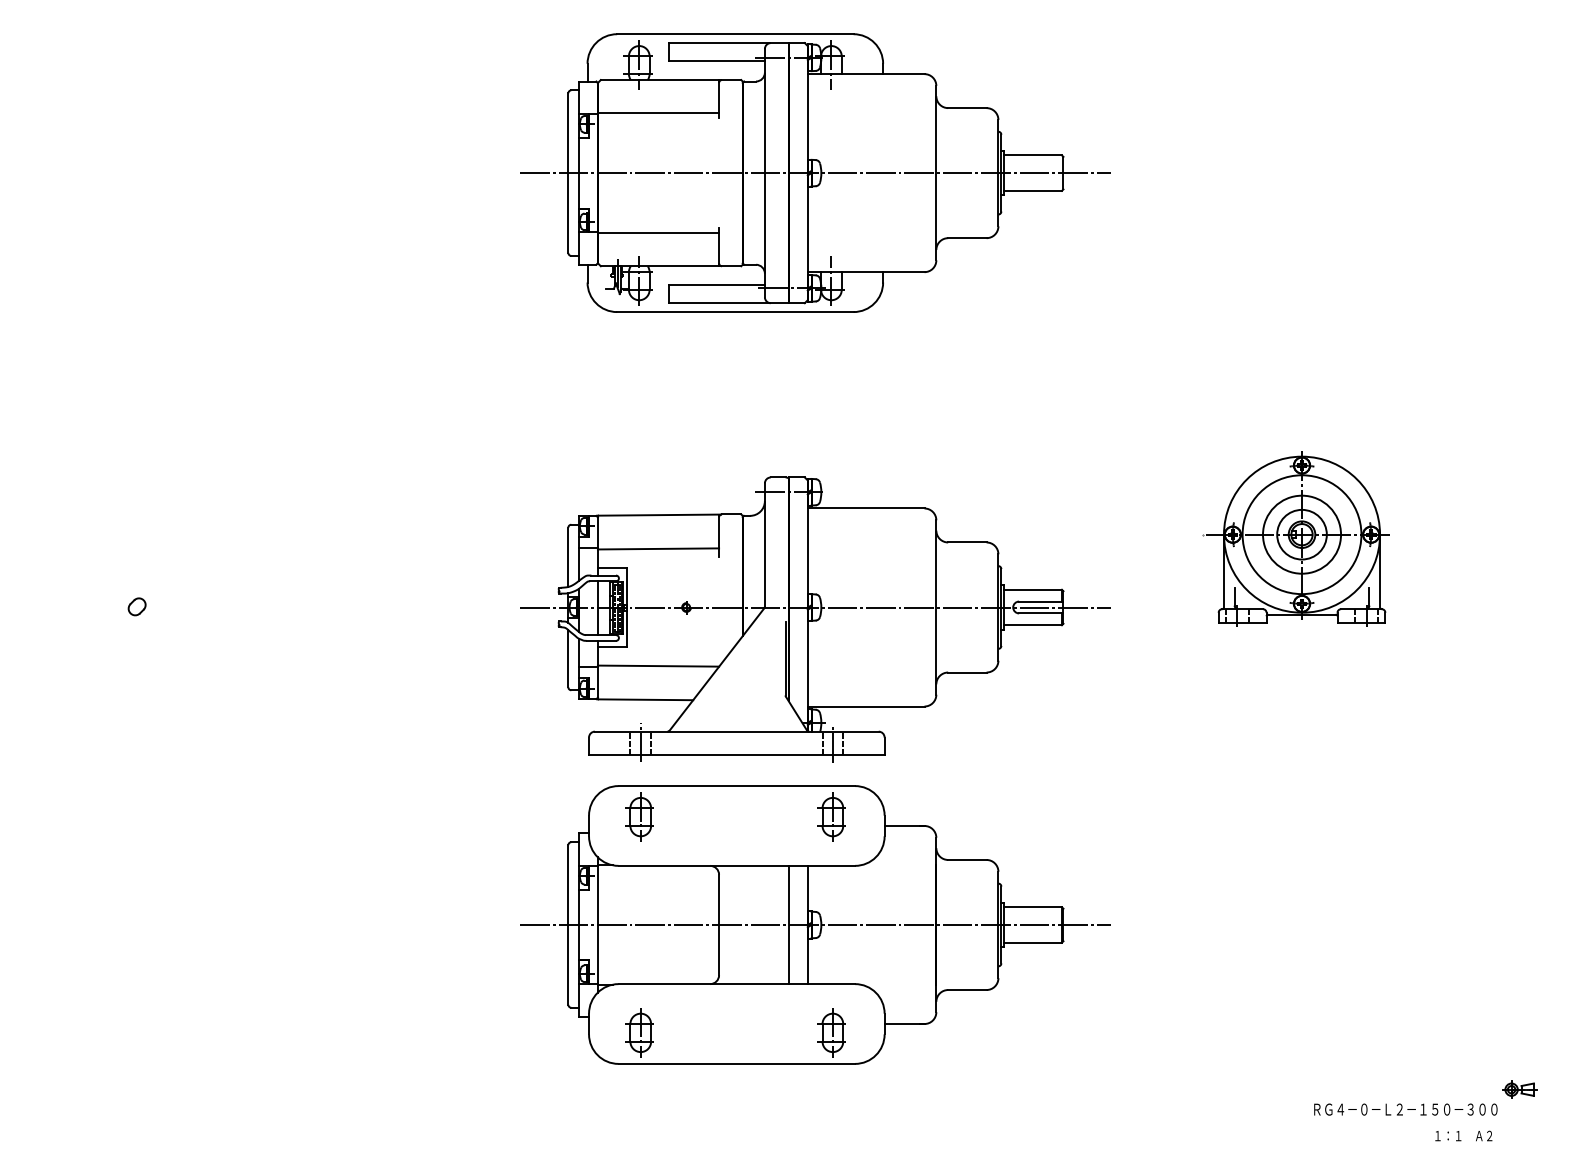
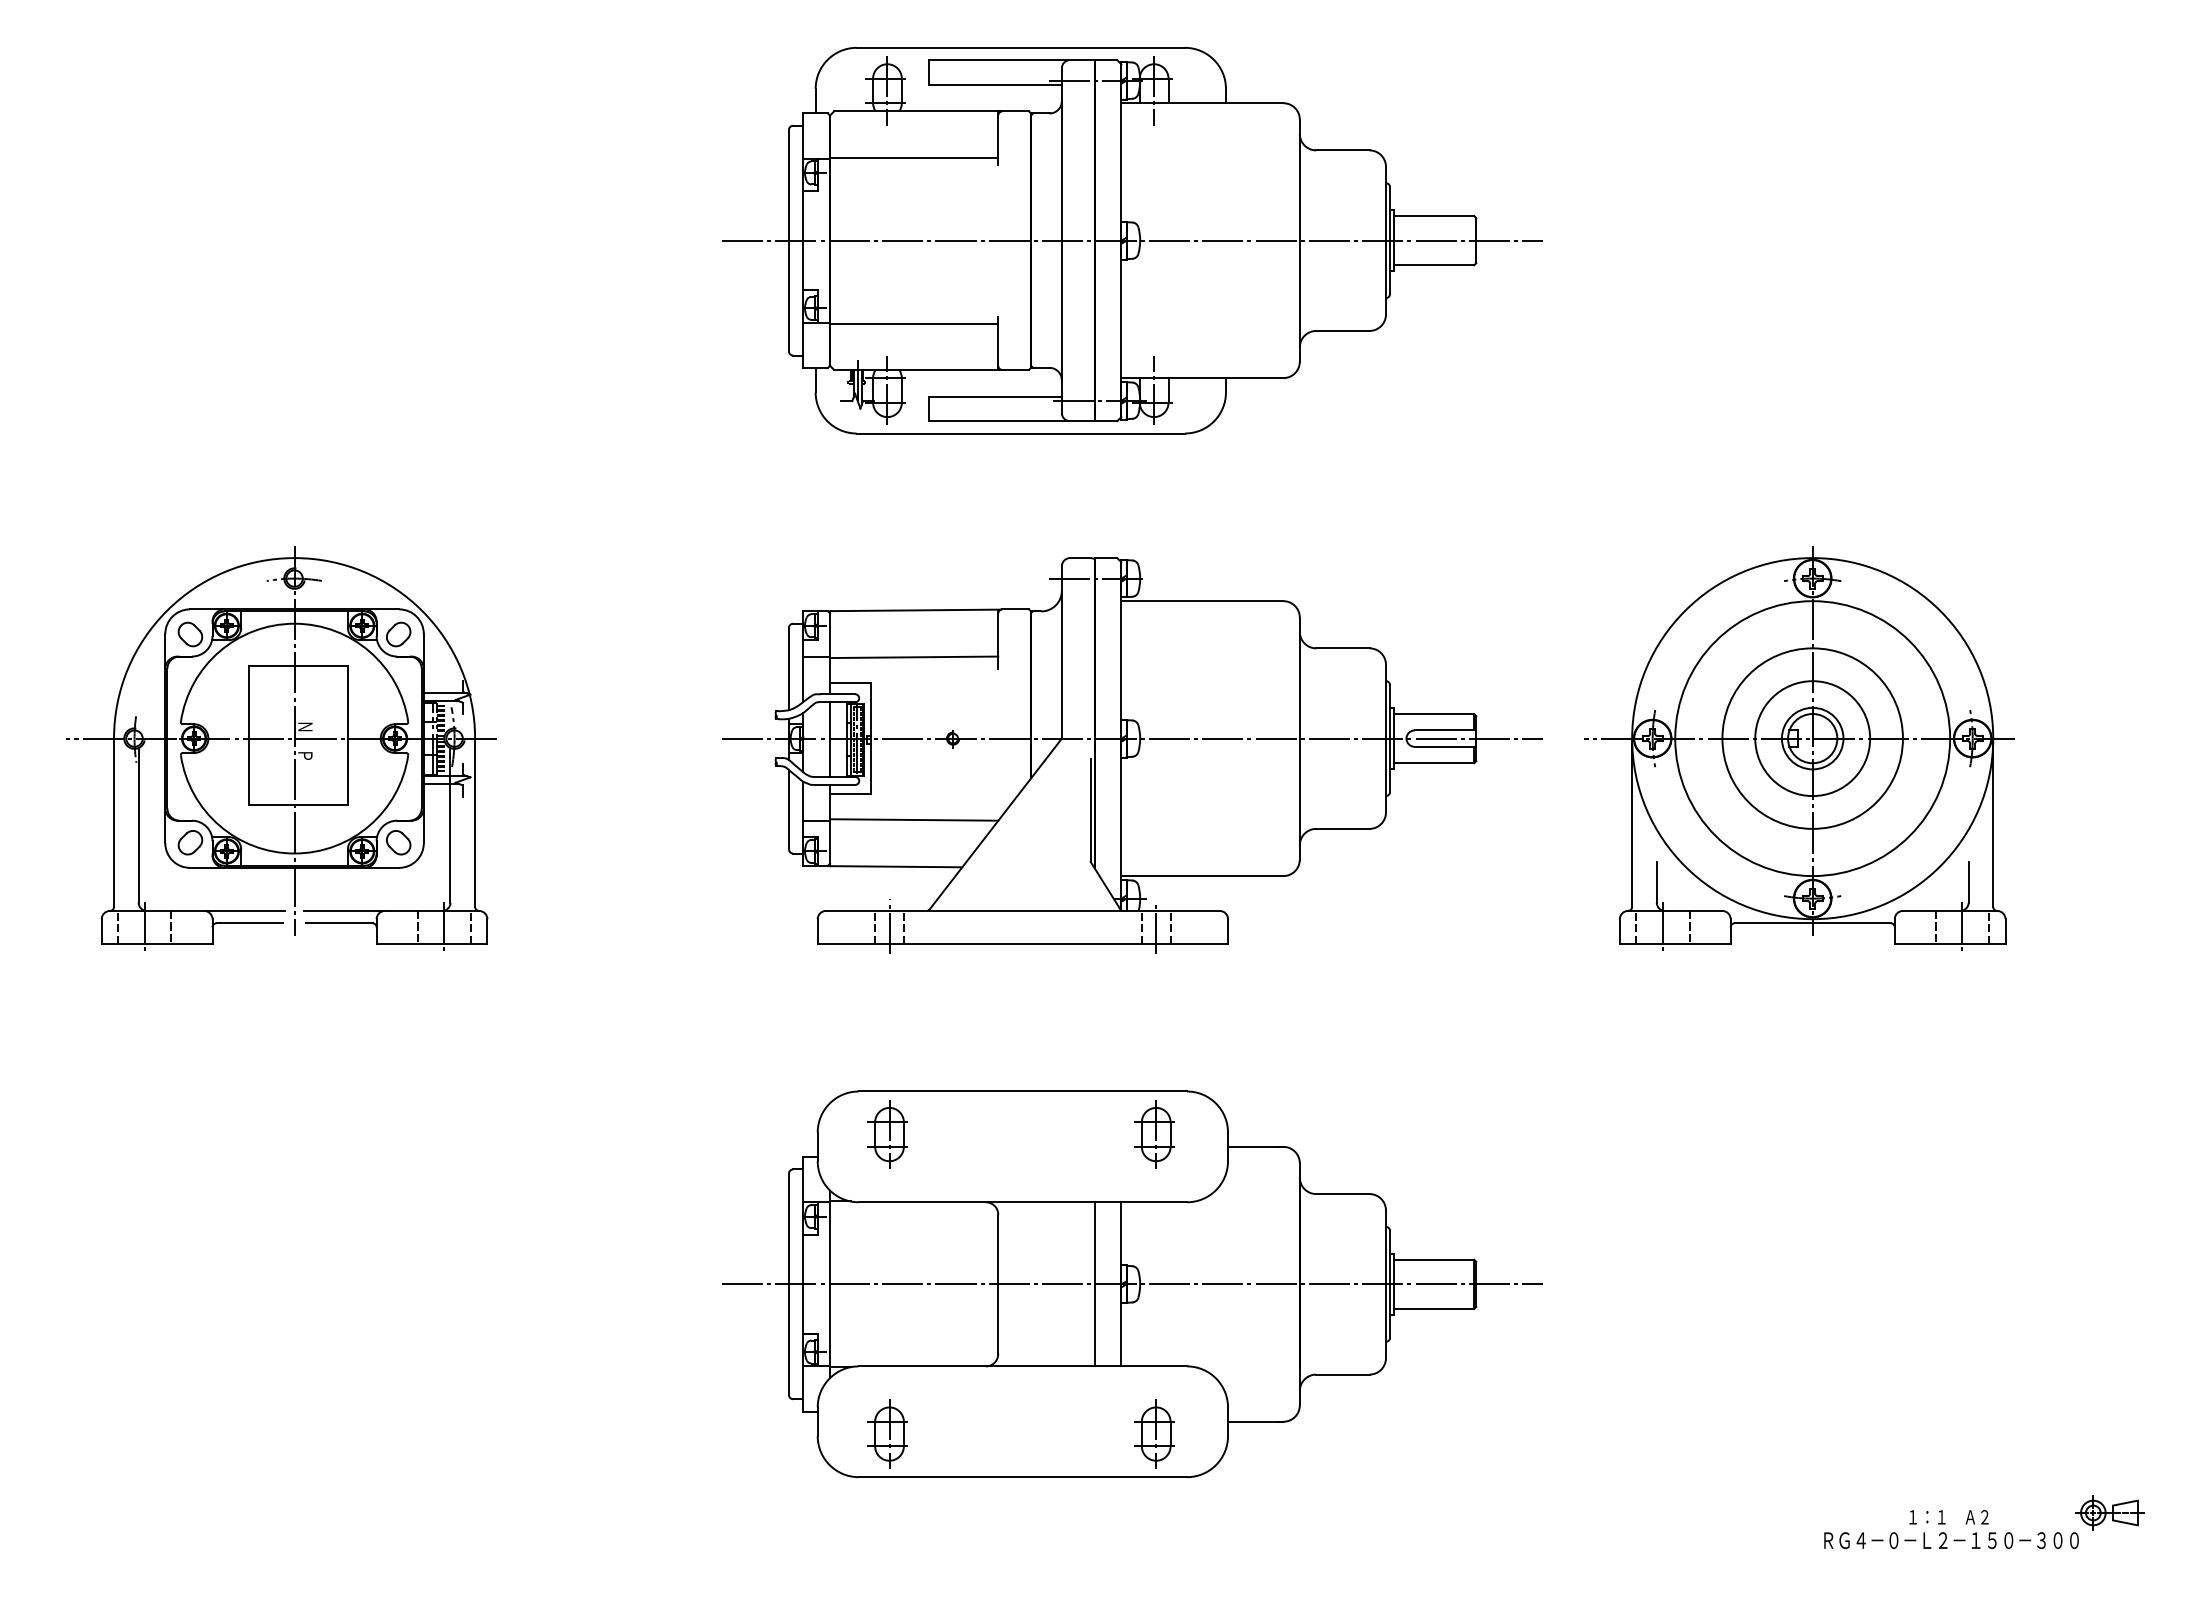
part: (202, 538) -> (281, 748), added
part: (1296, 538) -> (1799, 748), size x1.67
part: (815, 619) -> (1132, 755), moved
part: (1519, 1089) -> (2109, 1512), size x1.43
text: (1463, 1136) -> (1948, 1517), moved

